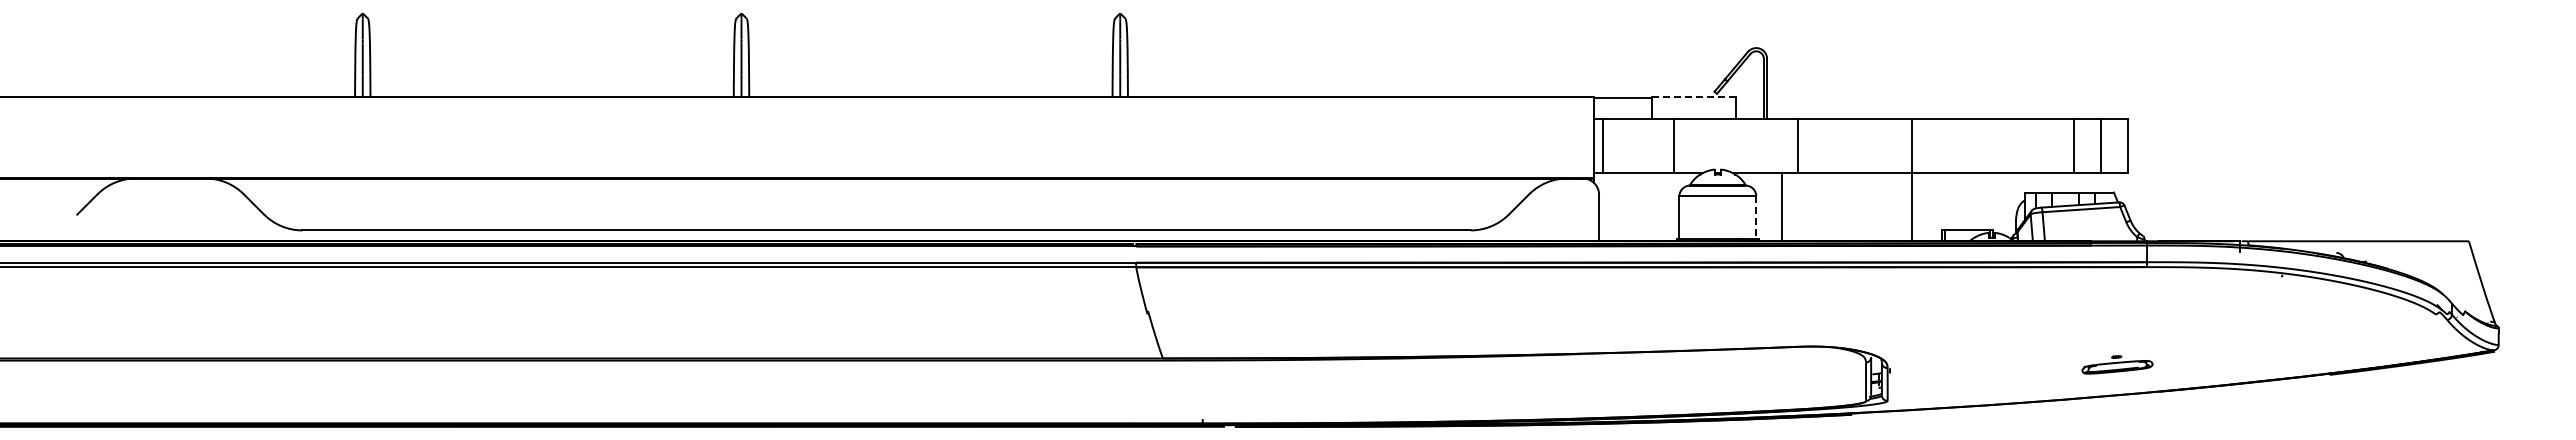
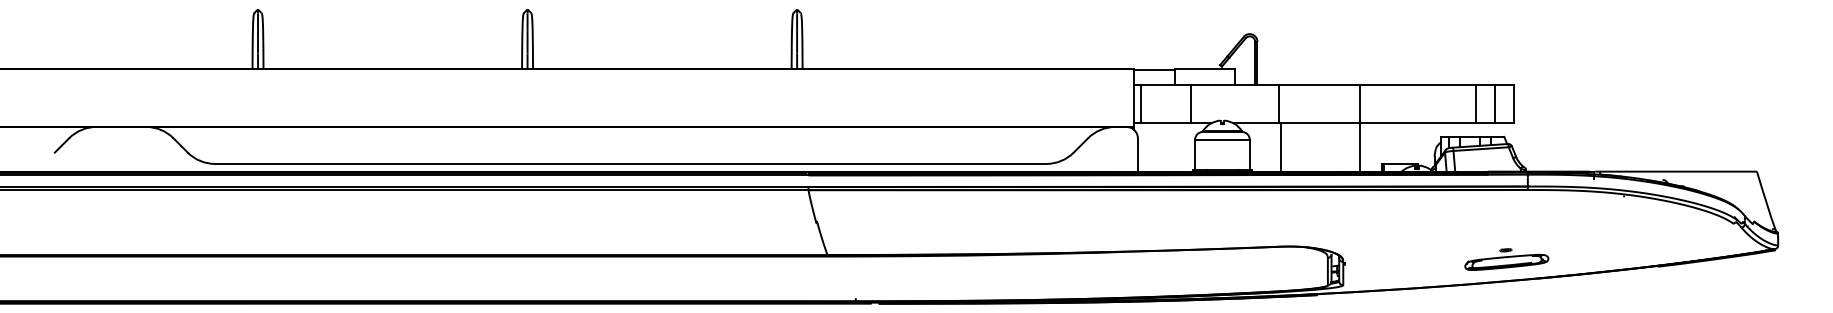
line: (1693, 97) -> (1205, 69), dashed -> solid
line: (1781, 207) -> (1281, 147), moved
line: (1756, 217) -> (1249, 154), dashed -> solid
part: (2117, 364) -> (1506, 259), size x1.67

